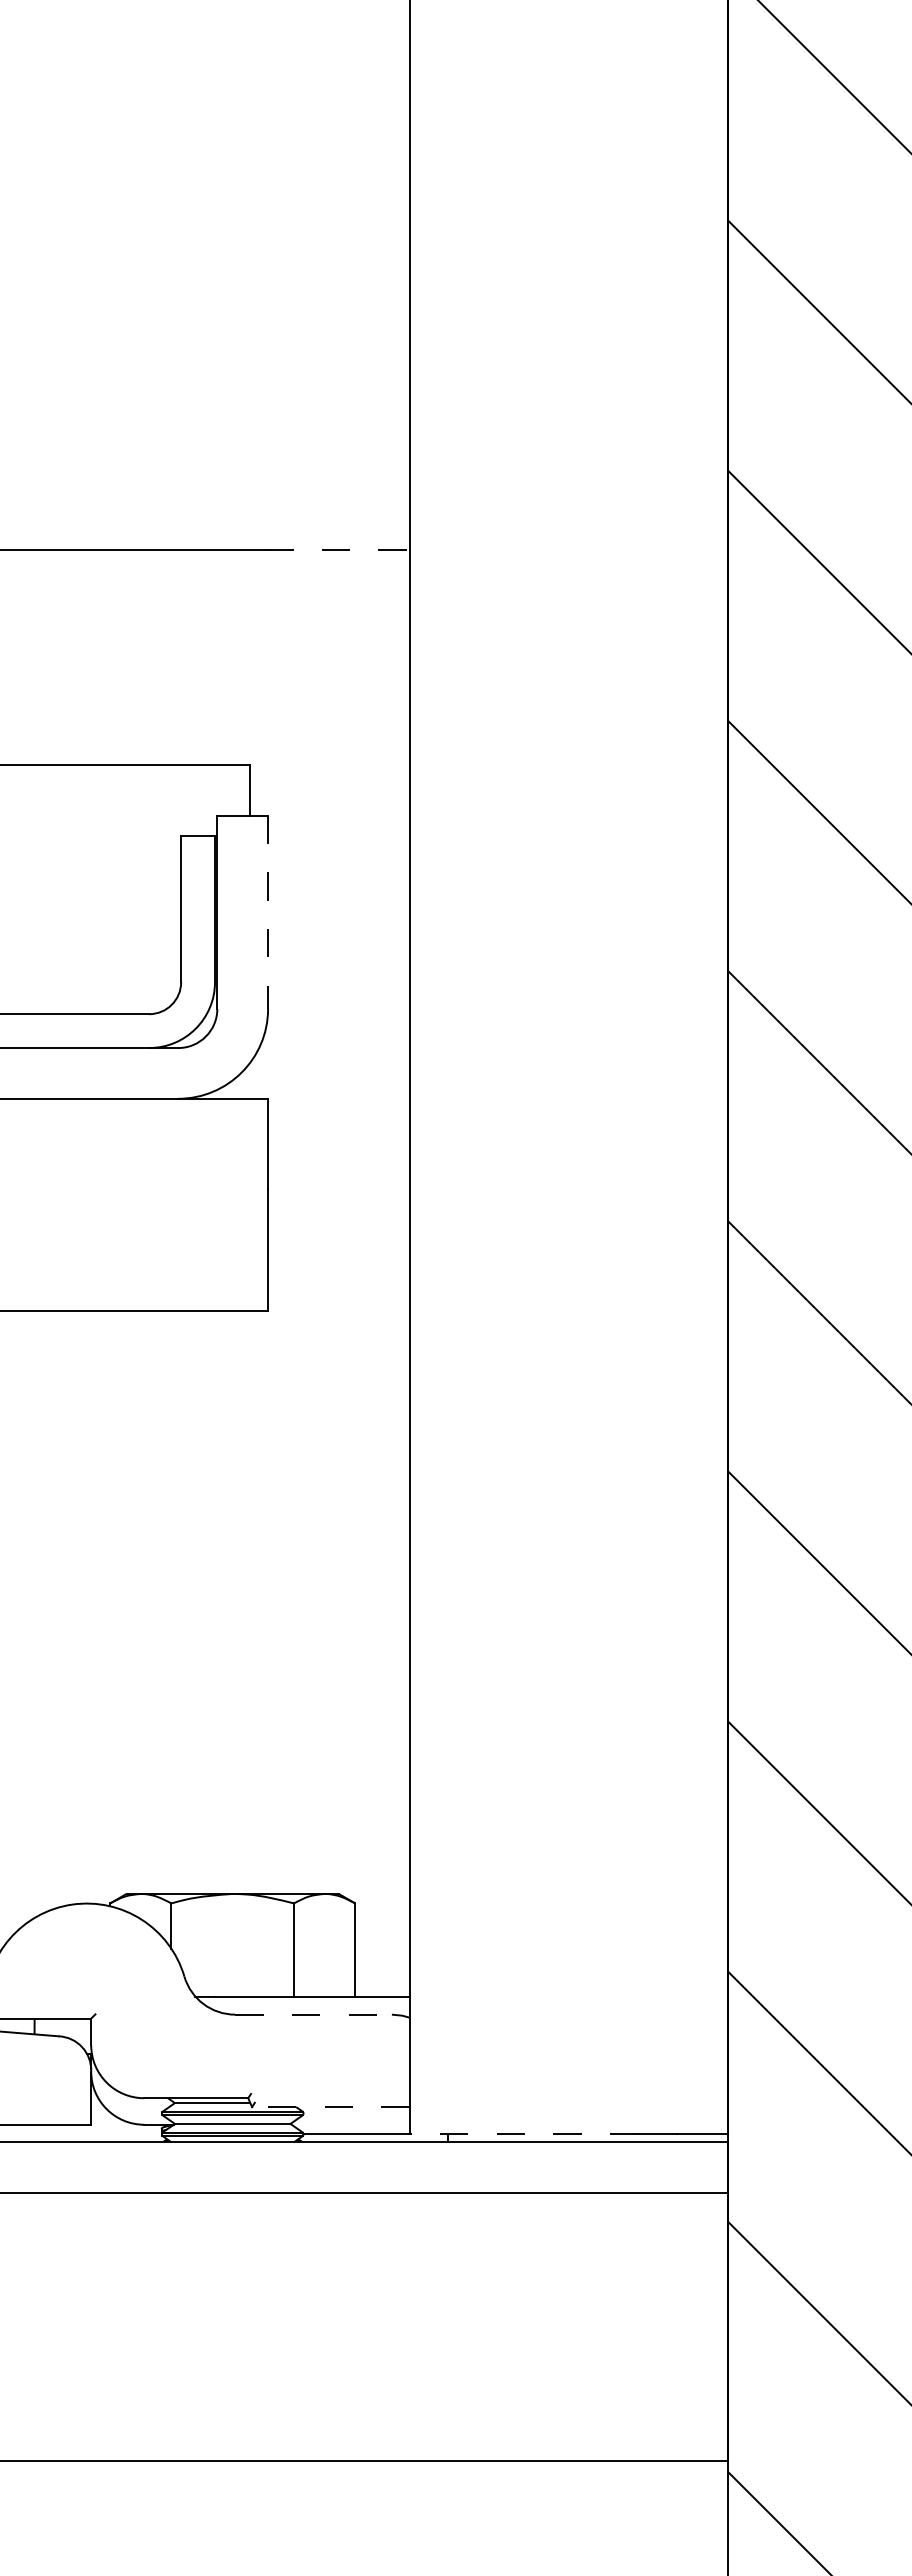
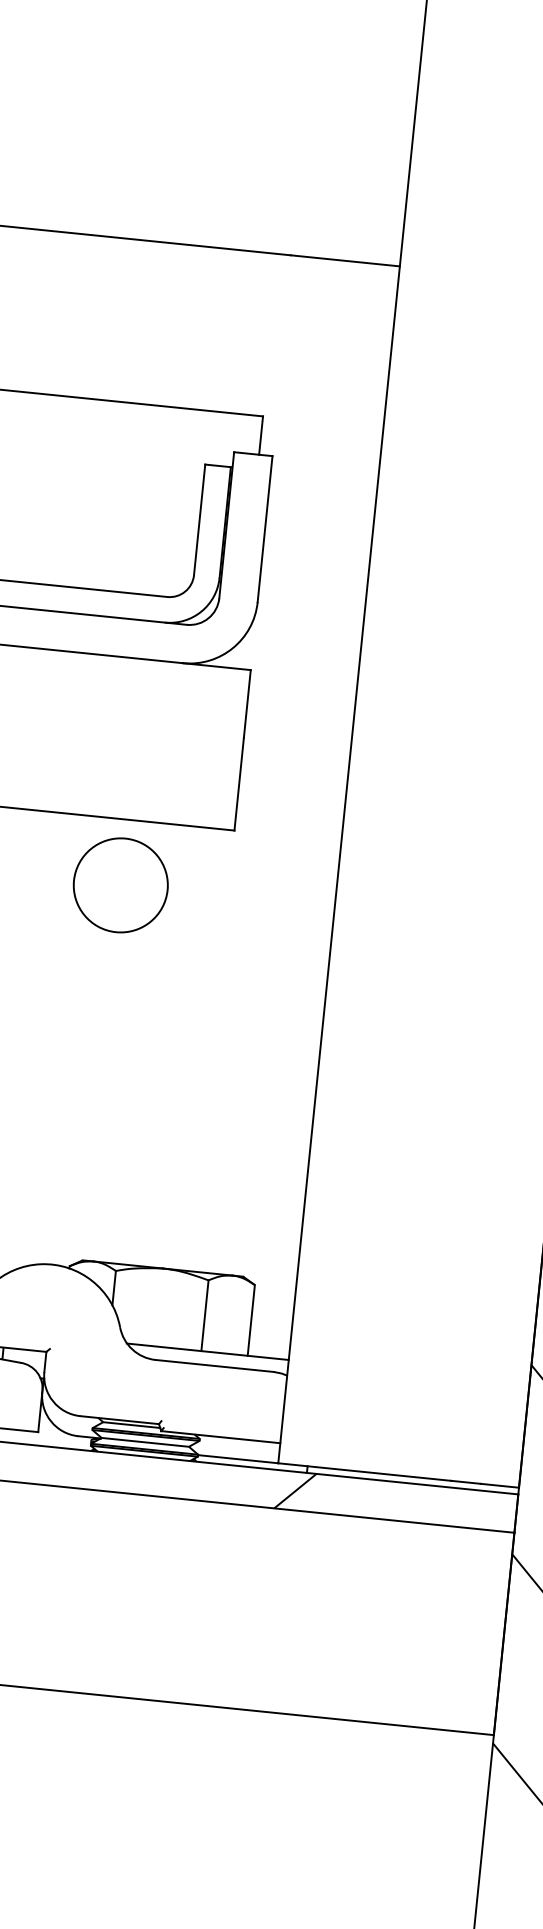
line: (337, 550) -> (345, 260), dashed -> solid
line: (268, 912) -> (265, 529), dashed -> solid
circle: (126, 1397) -> (120, 885), added
line: (314, 2014) -> (215, 1365), dashed -> solid
line: (330, 2107) -> (220, 1437), dashed -> solid
line: (523, 2133) -> (364, 1471), dashed -> solid
hatch: (435, 2167) -> (295, 1490), added

